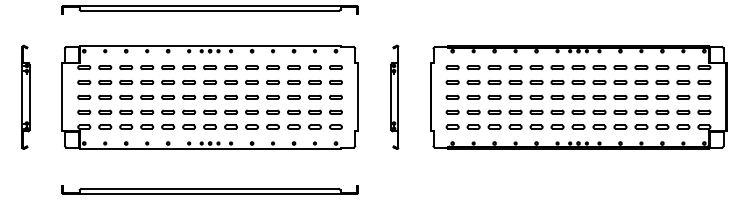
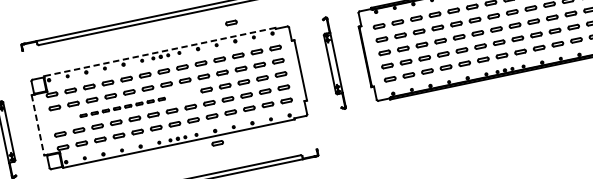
part: (293, 30) -> (230, 23), added
line: (209, 45) -> (159, 51), solid -> dashed
part: (157, 96) -> (122, 106), size x0.6
line: (62, 97) -> (38, 125), solid -> dashed
part: (251, 157) -> (217, 143), added

